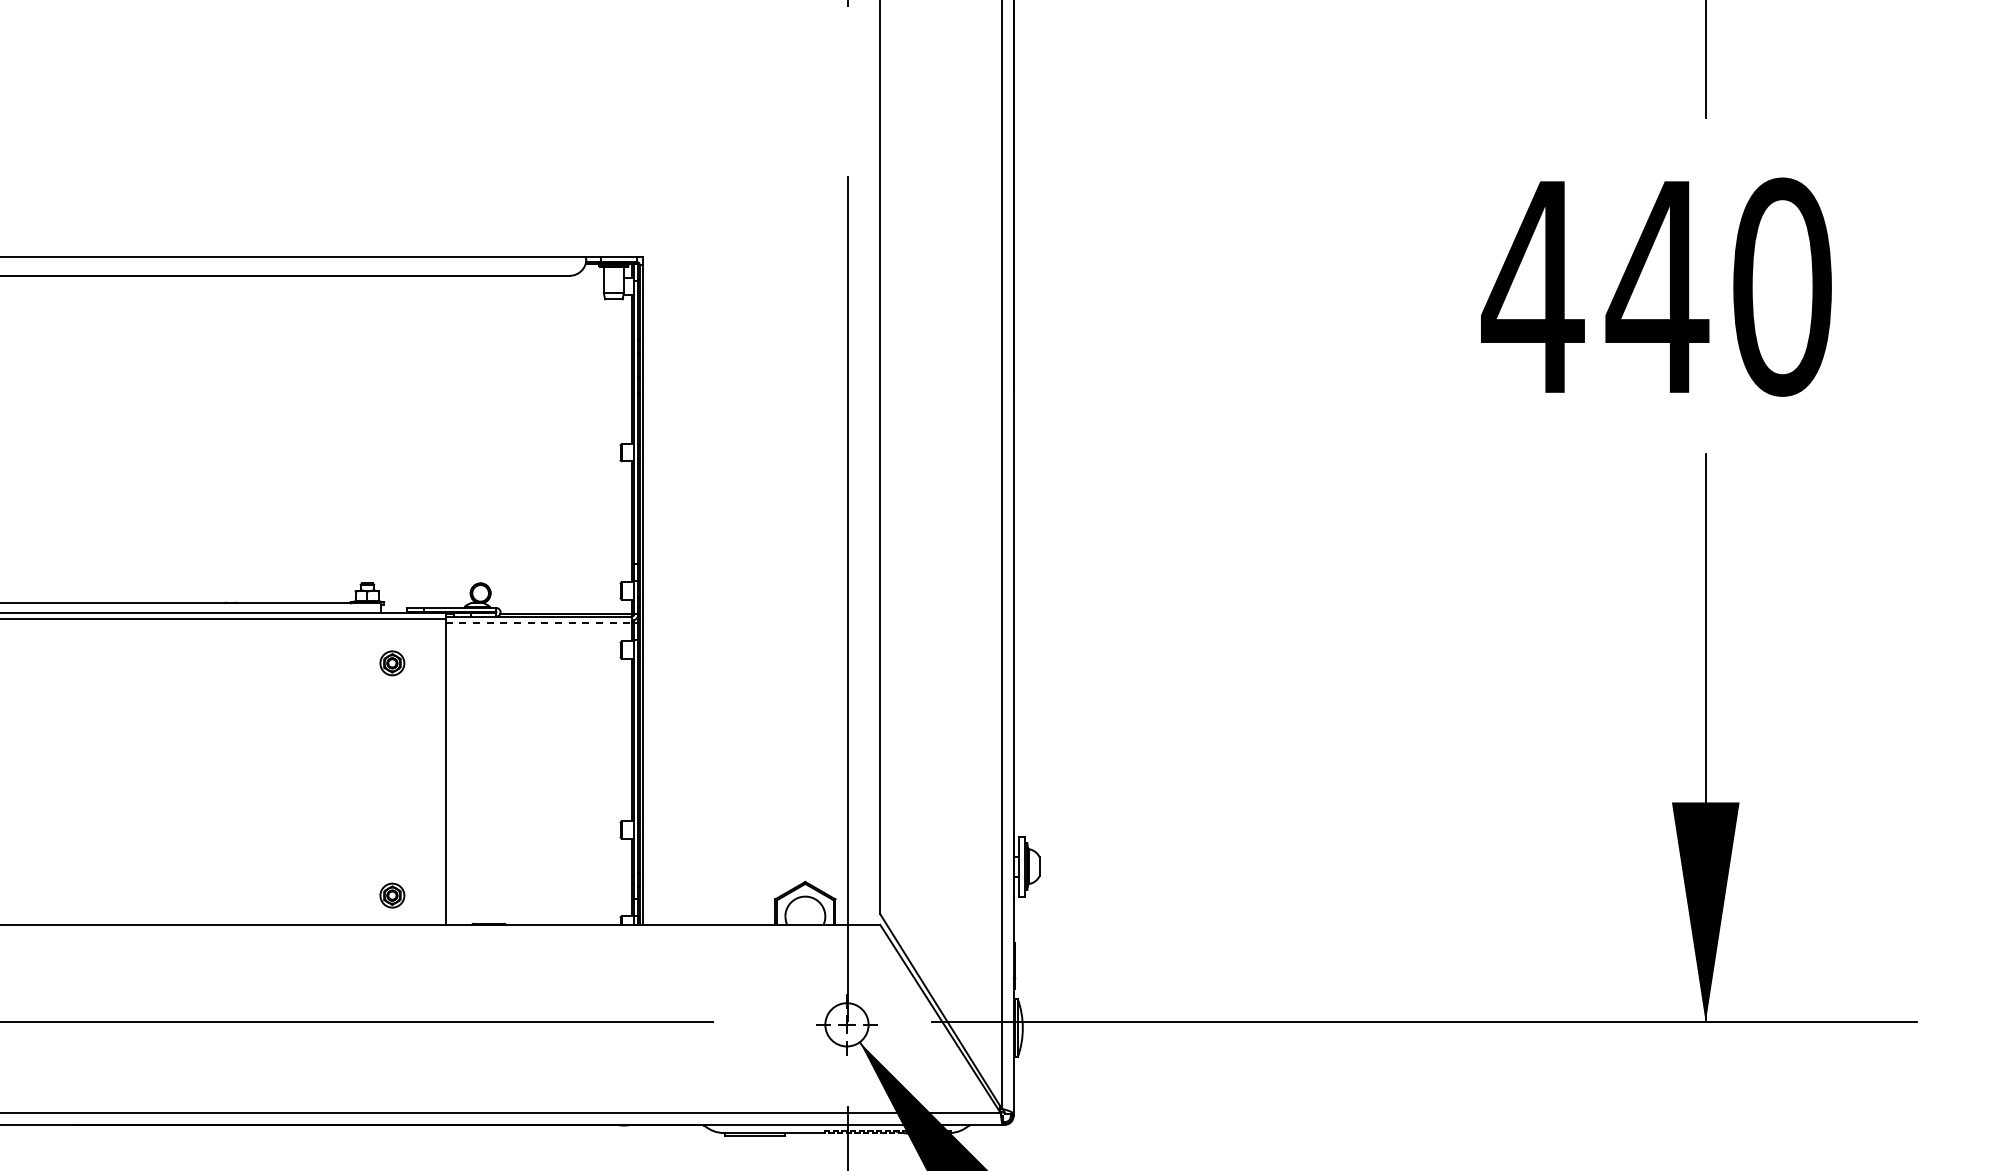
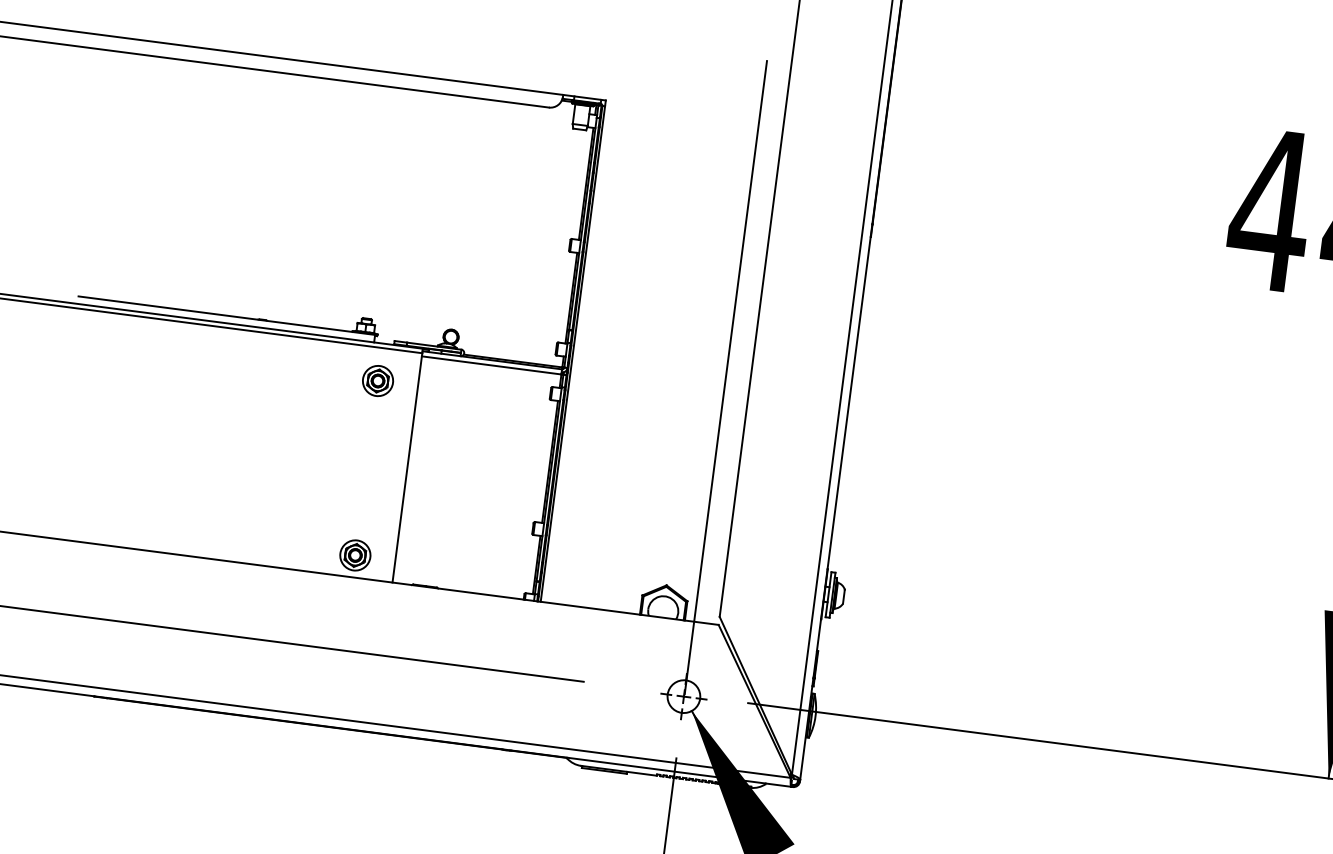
line: (538, 623) -> (491, 365), dashed -> solid
part: (392, 663) -> (378, 381), size x1.67
part: (392, 895) -> (355, 555), size x1.67

